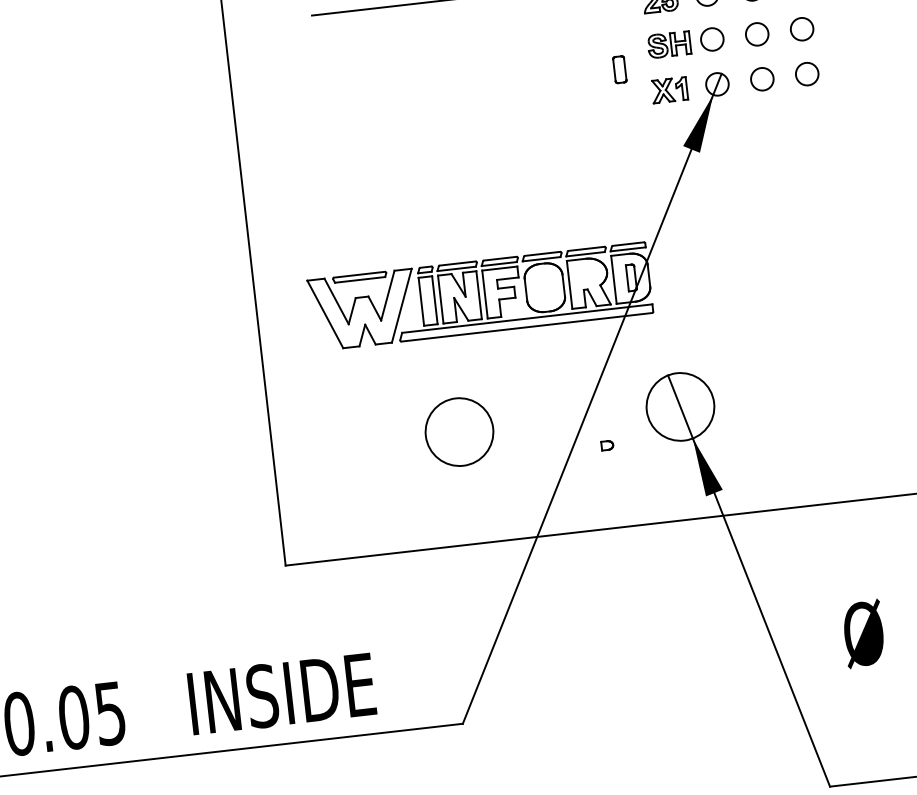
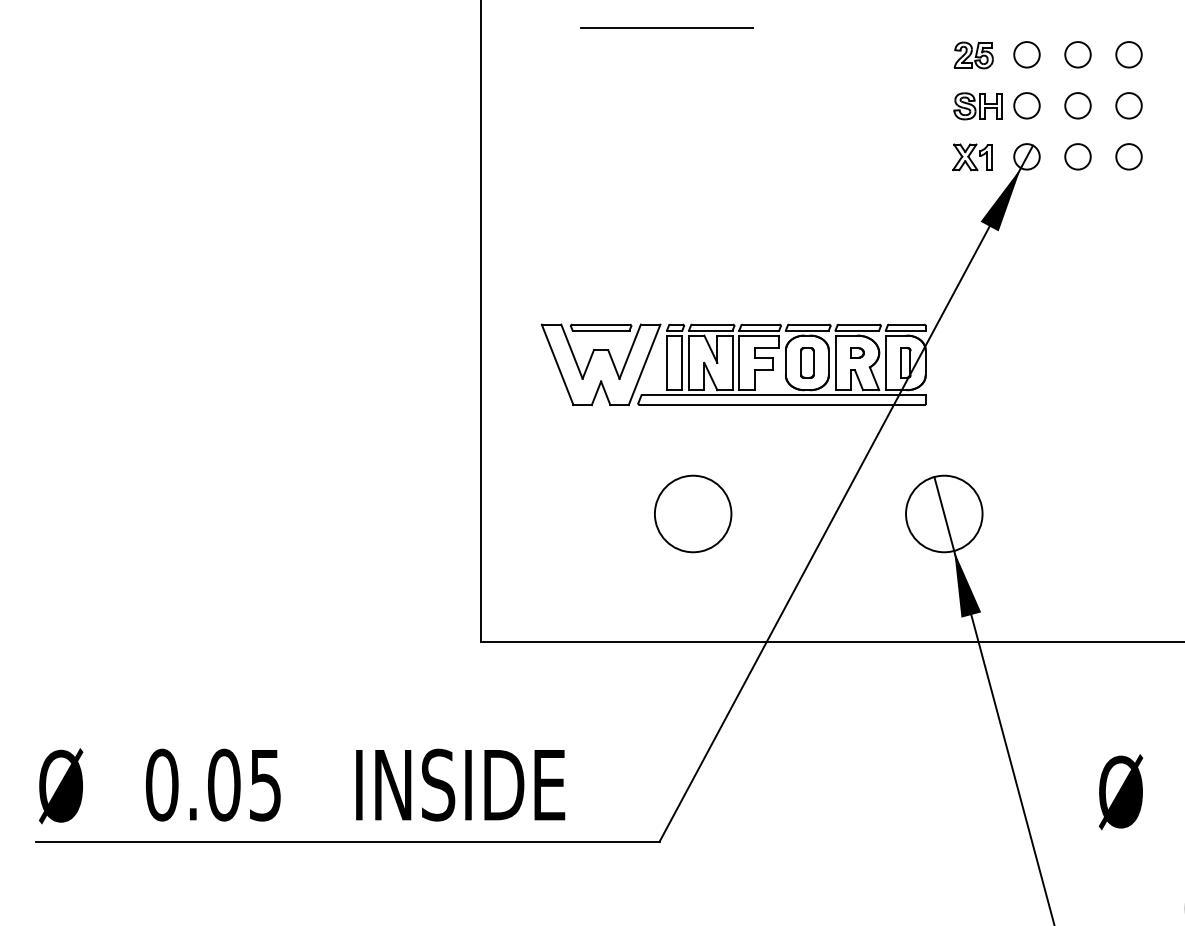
part: (619, 69) -> (807, 362), moved
part: (607, 445) -> (857, 352), moved

